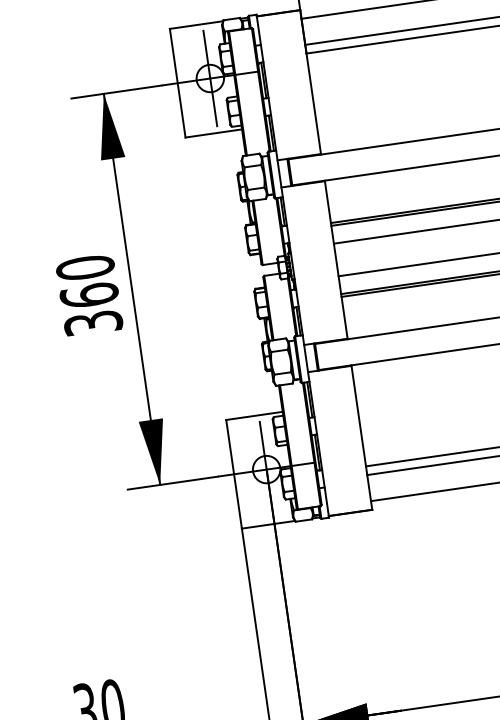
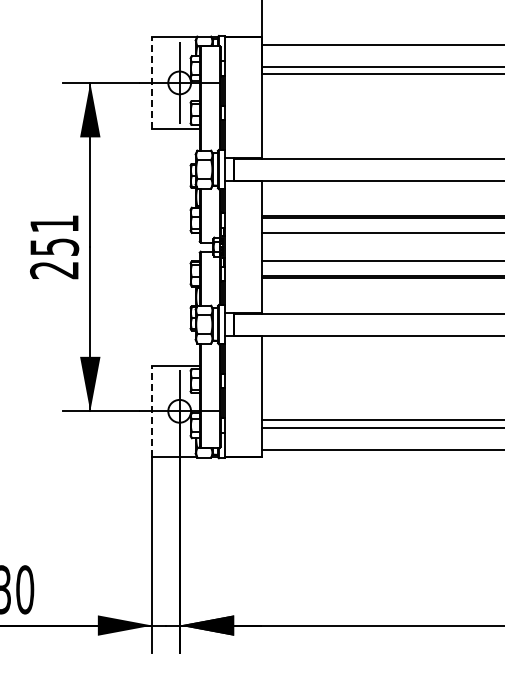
line: (177, 82) -> (152, 82), solid -> dashed
text: (89, 294) -> (54, 246), 360 -> 251
line: (234, 474) -> (152, 411), solid -> dashed

